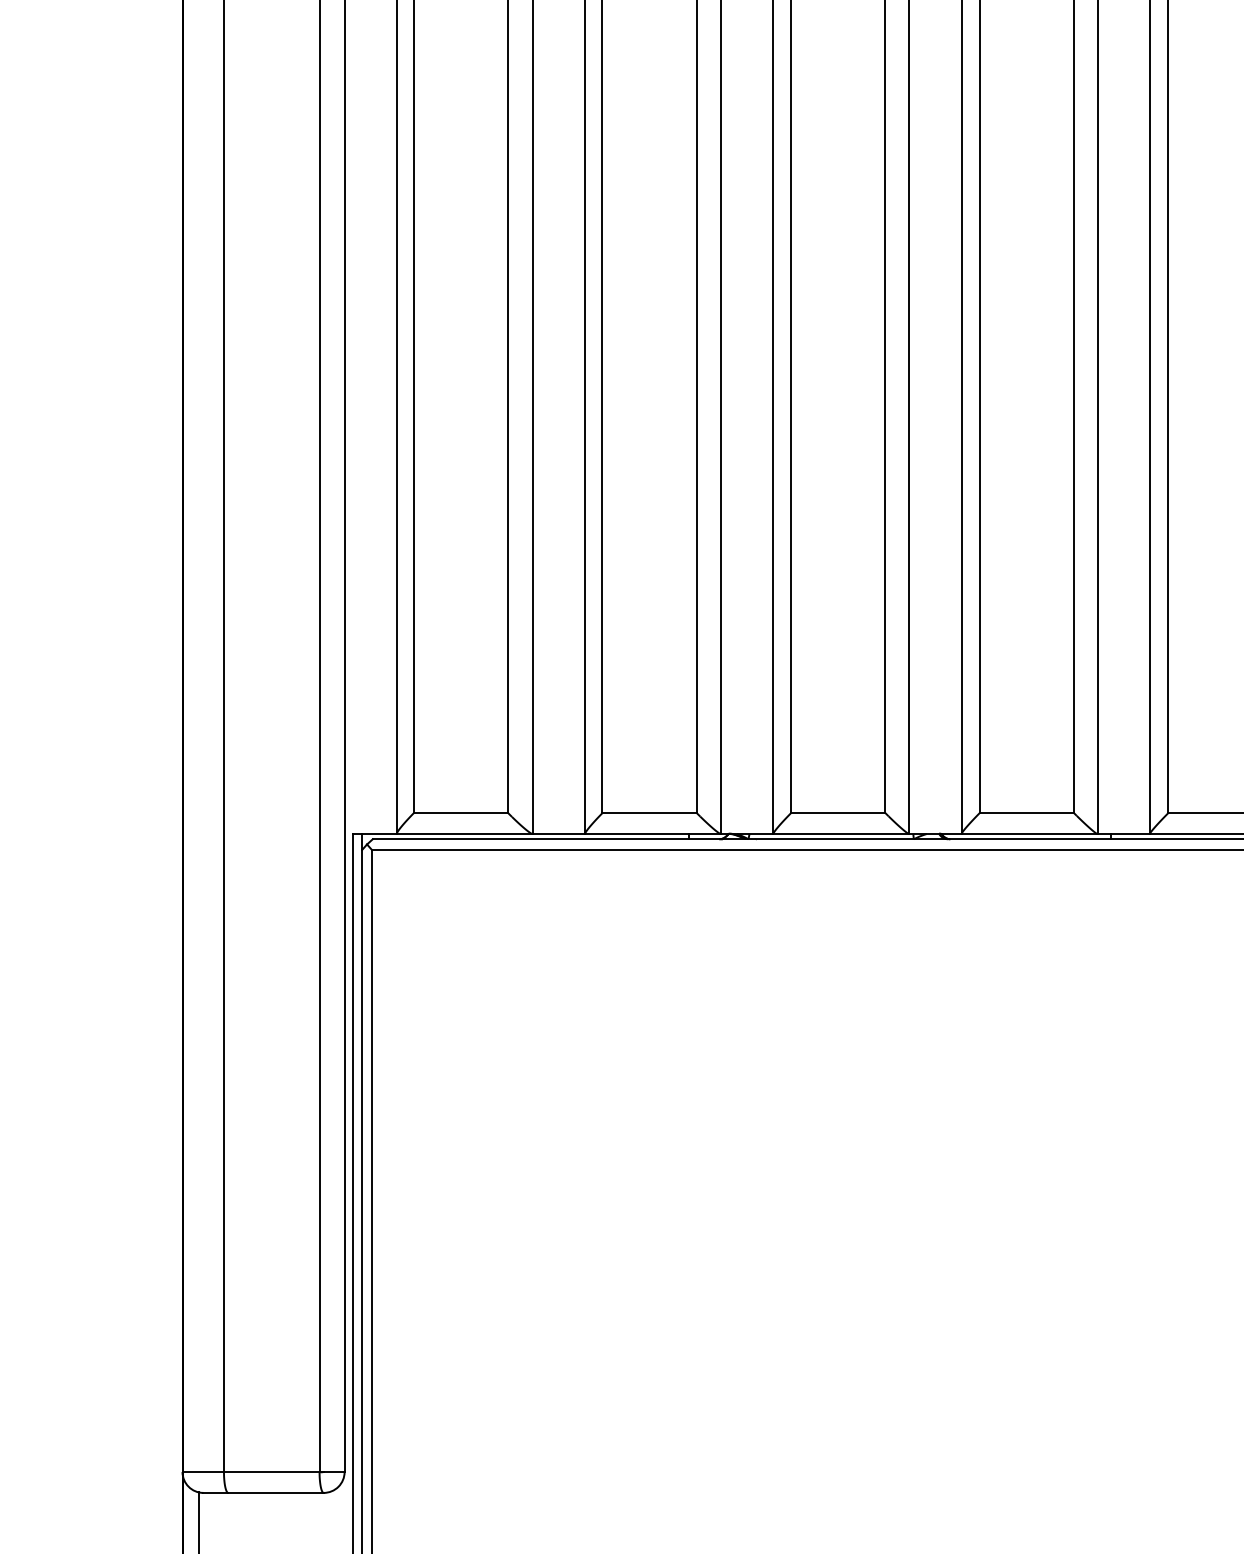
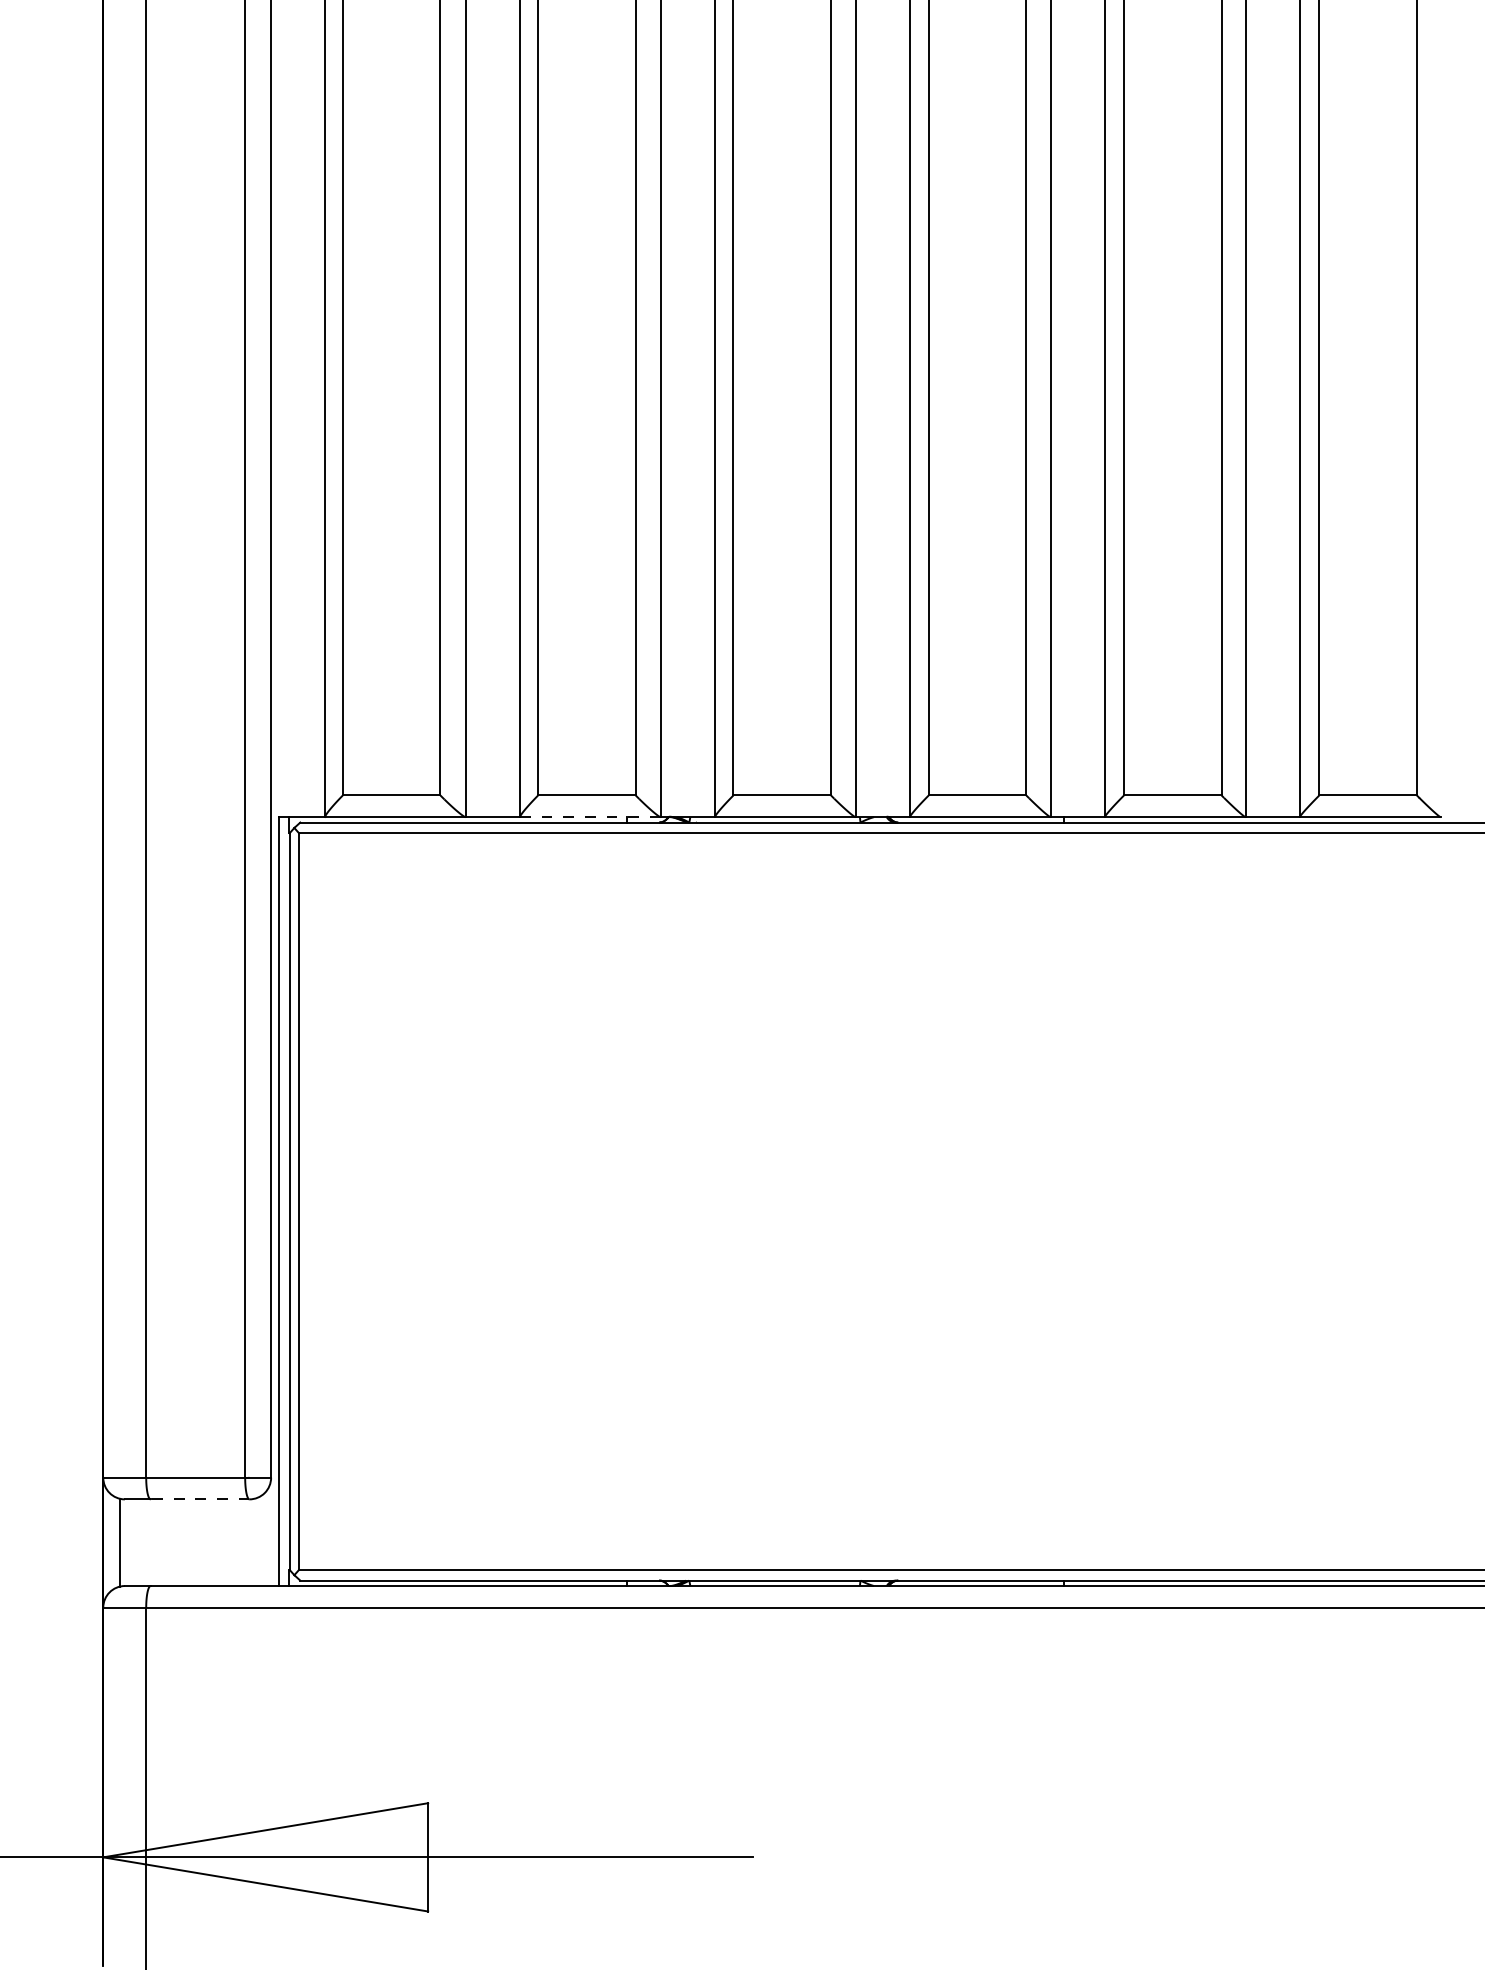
line: (652, 834) -> (589, 817), solid -> dashed
line: (275, 1493) -> (199, 1499), solid -> dashed

